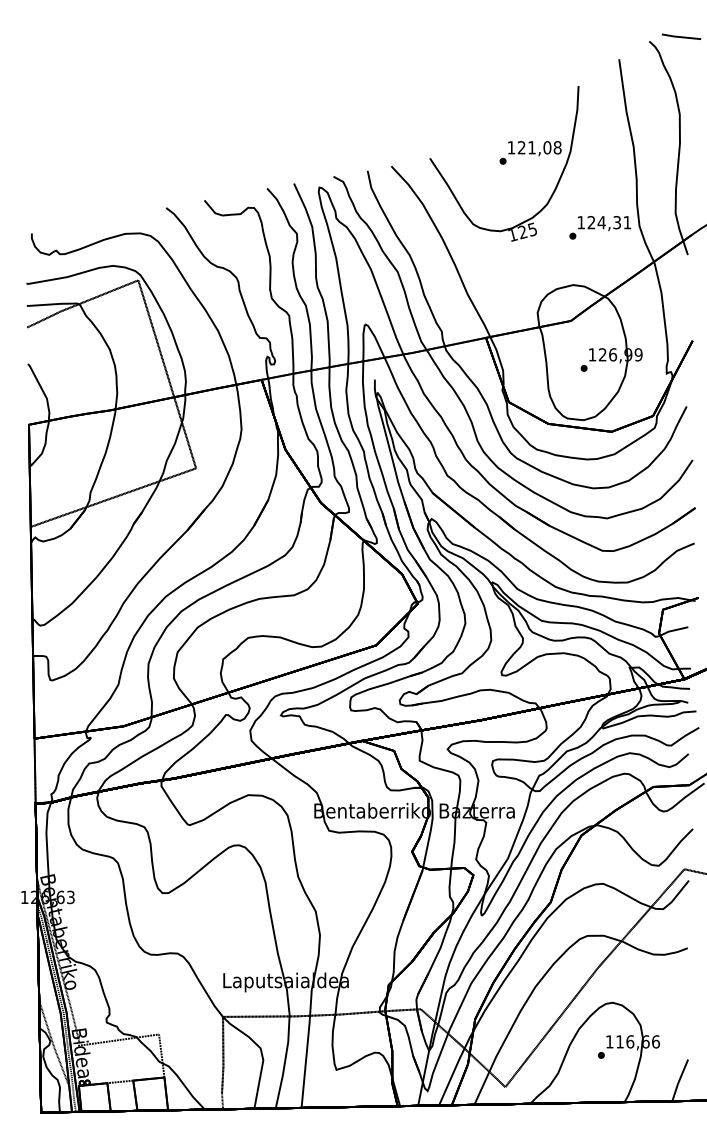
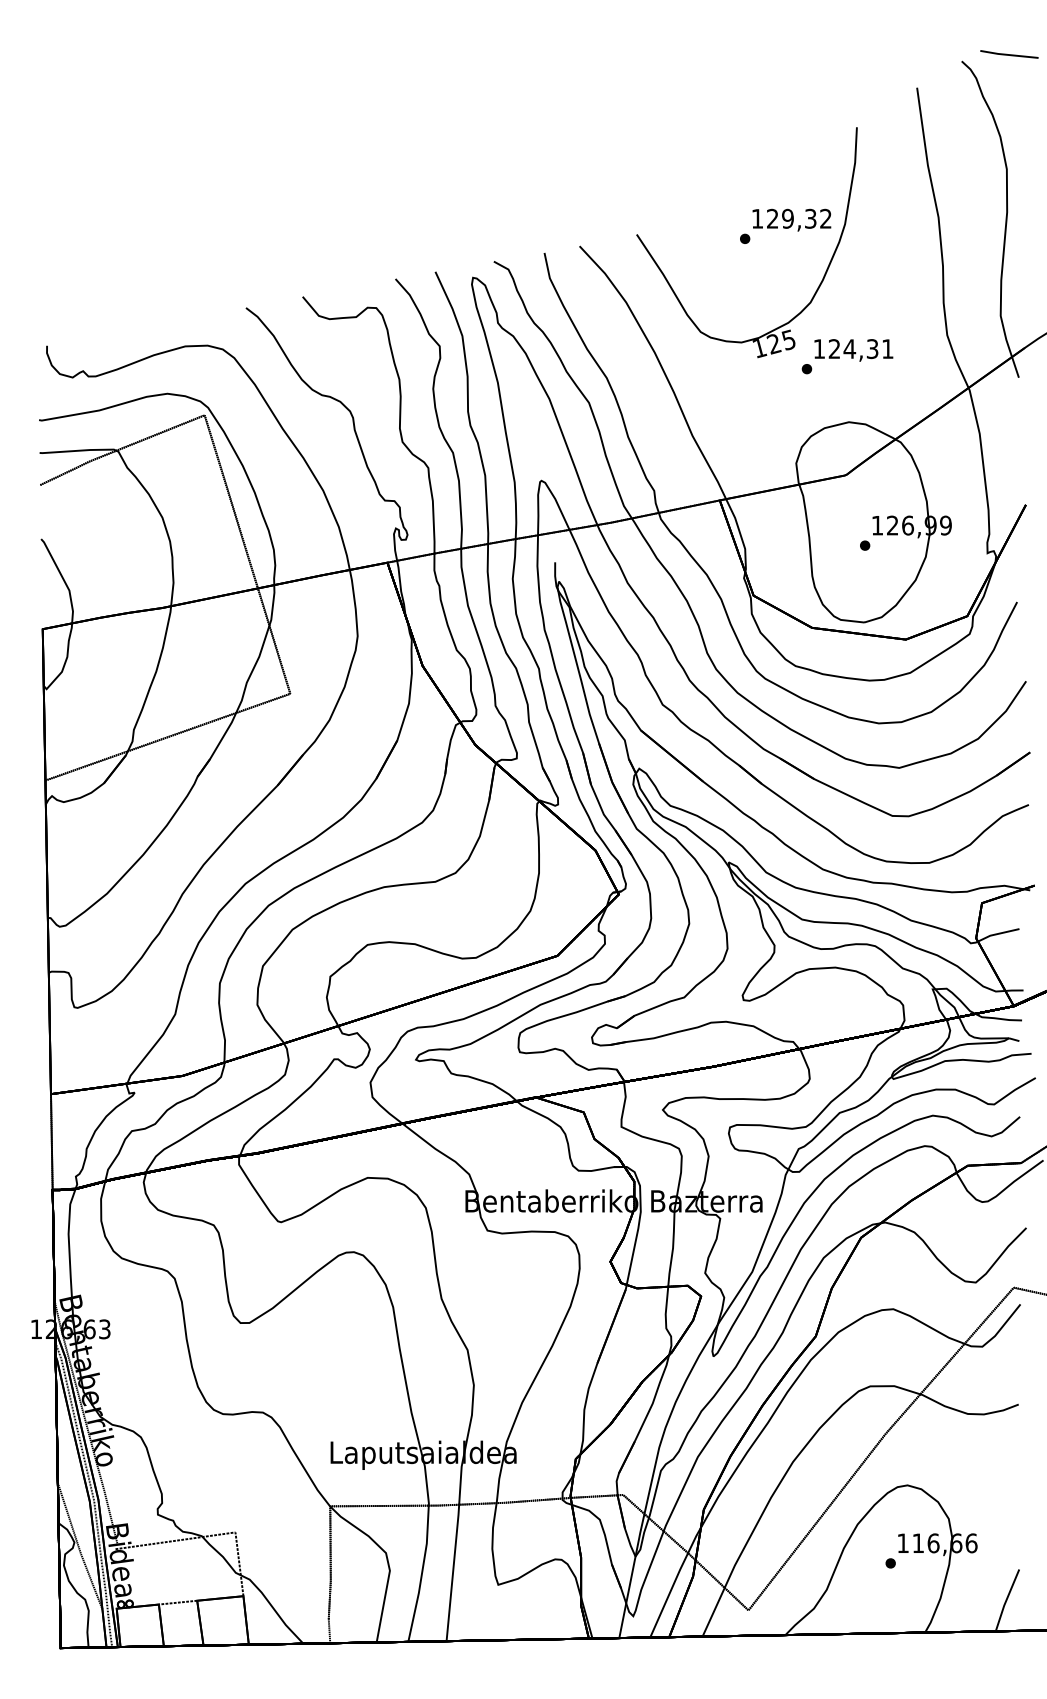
text: (544, 147) -> (806, 218), 121,08 -> 129,32
text: (600, 227) -> (847, 356), moved

